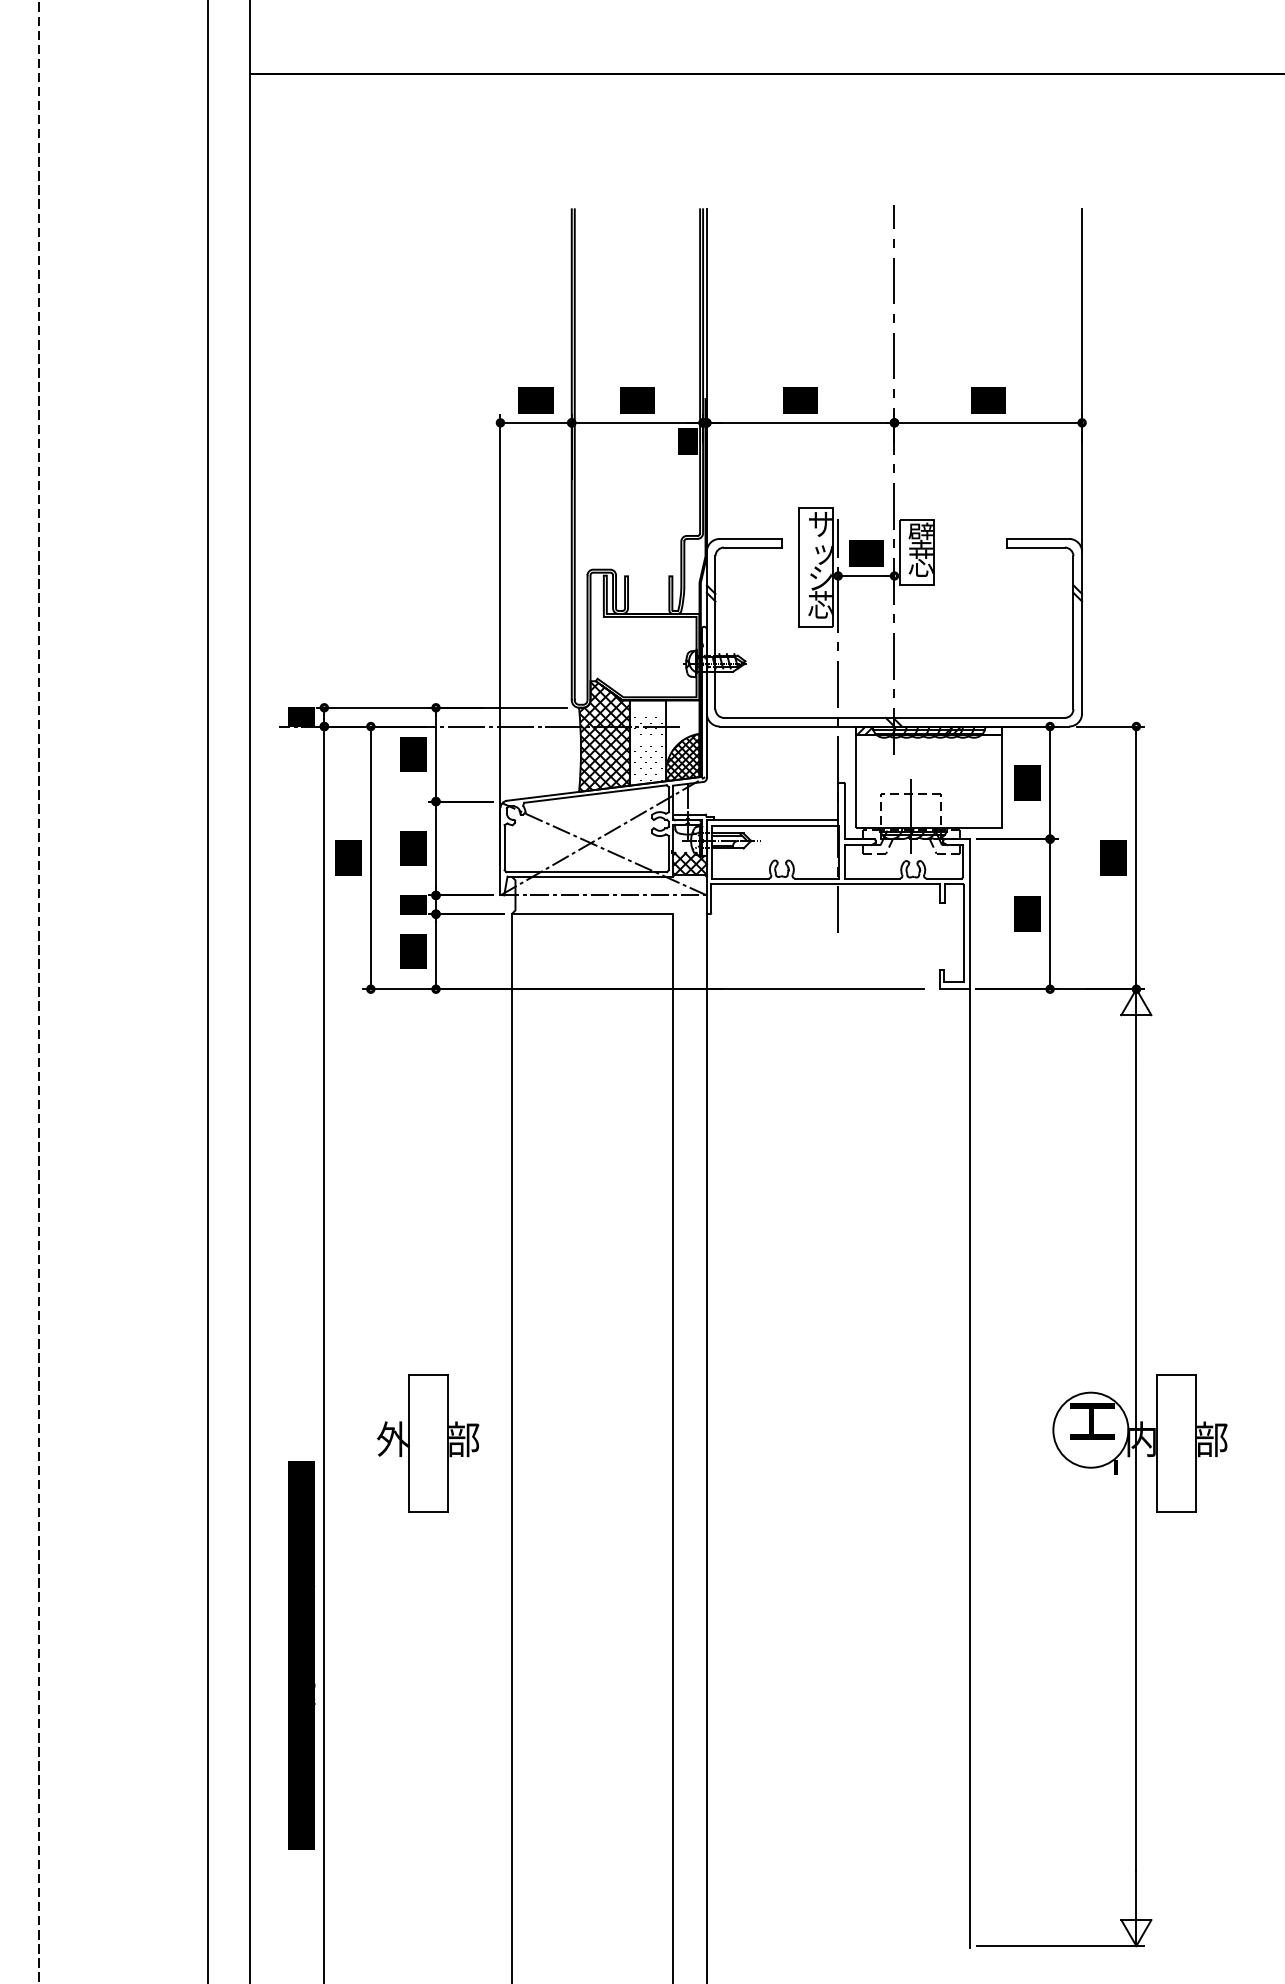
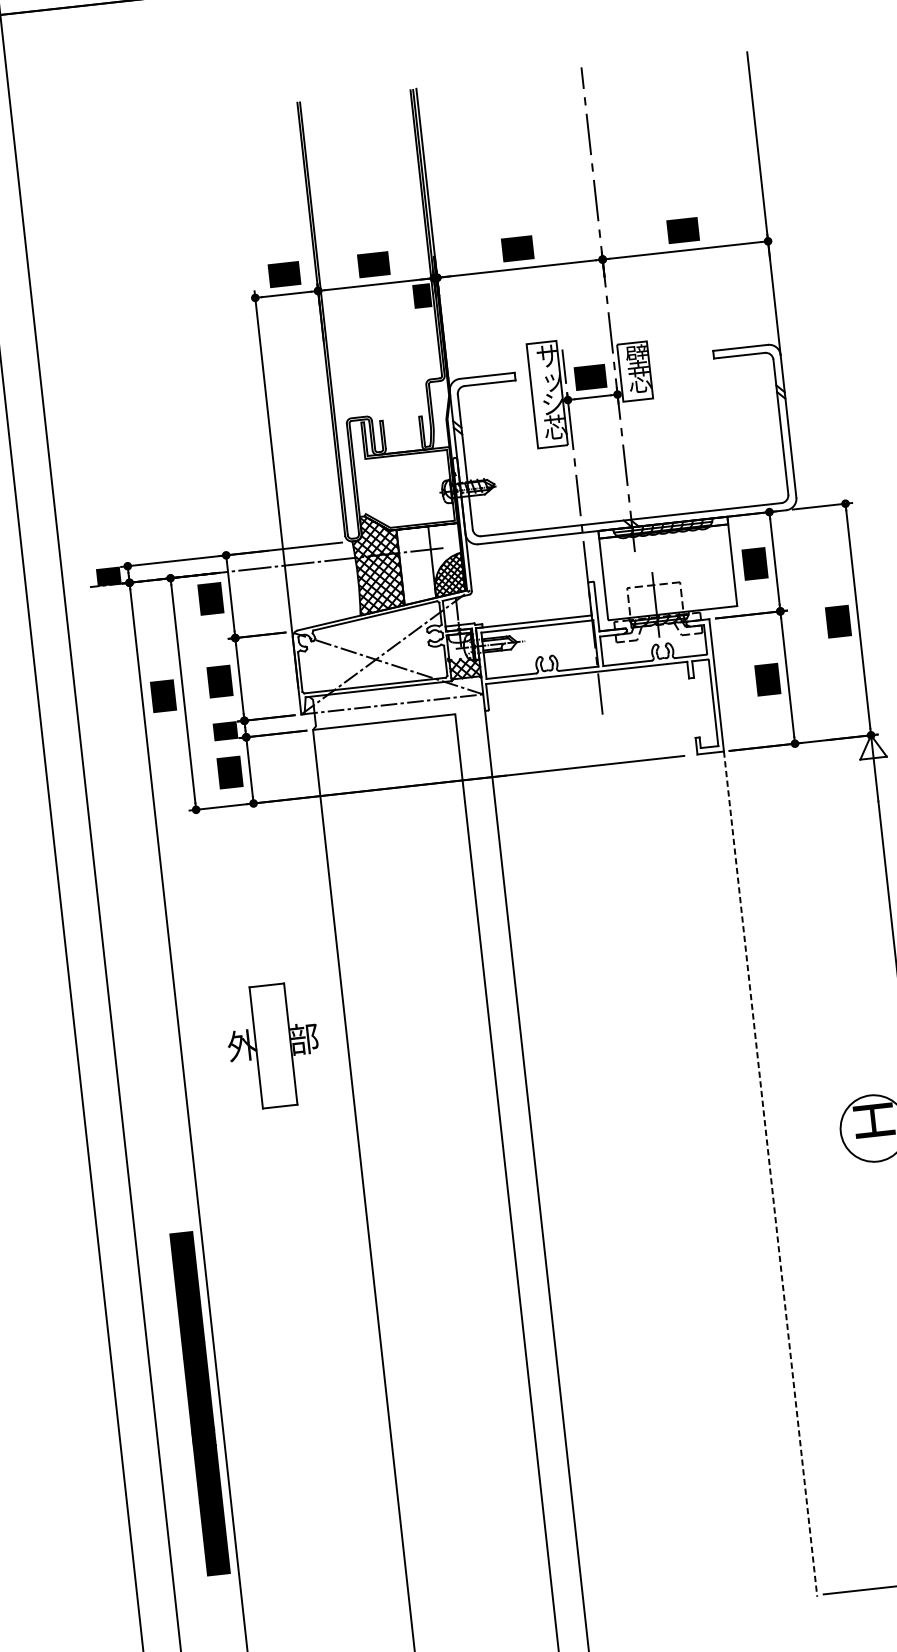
hatch: (908, 730) -> (644, 529), removed
hatch: (645, 740) -> (414, 563), removed
part: (428, 1443) -> (273, 1046), moved
line: (969, 1469) -> (770, 1174), solid -> dashed

